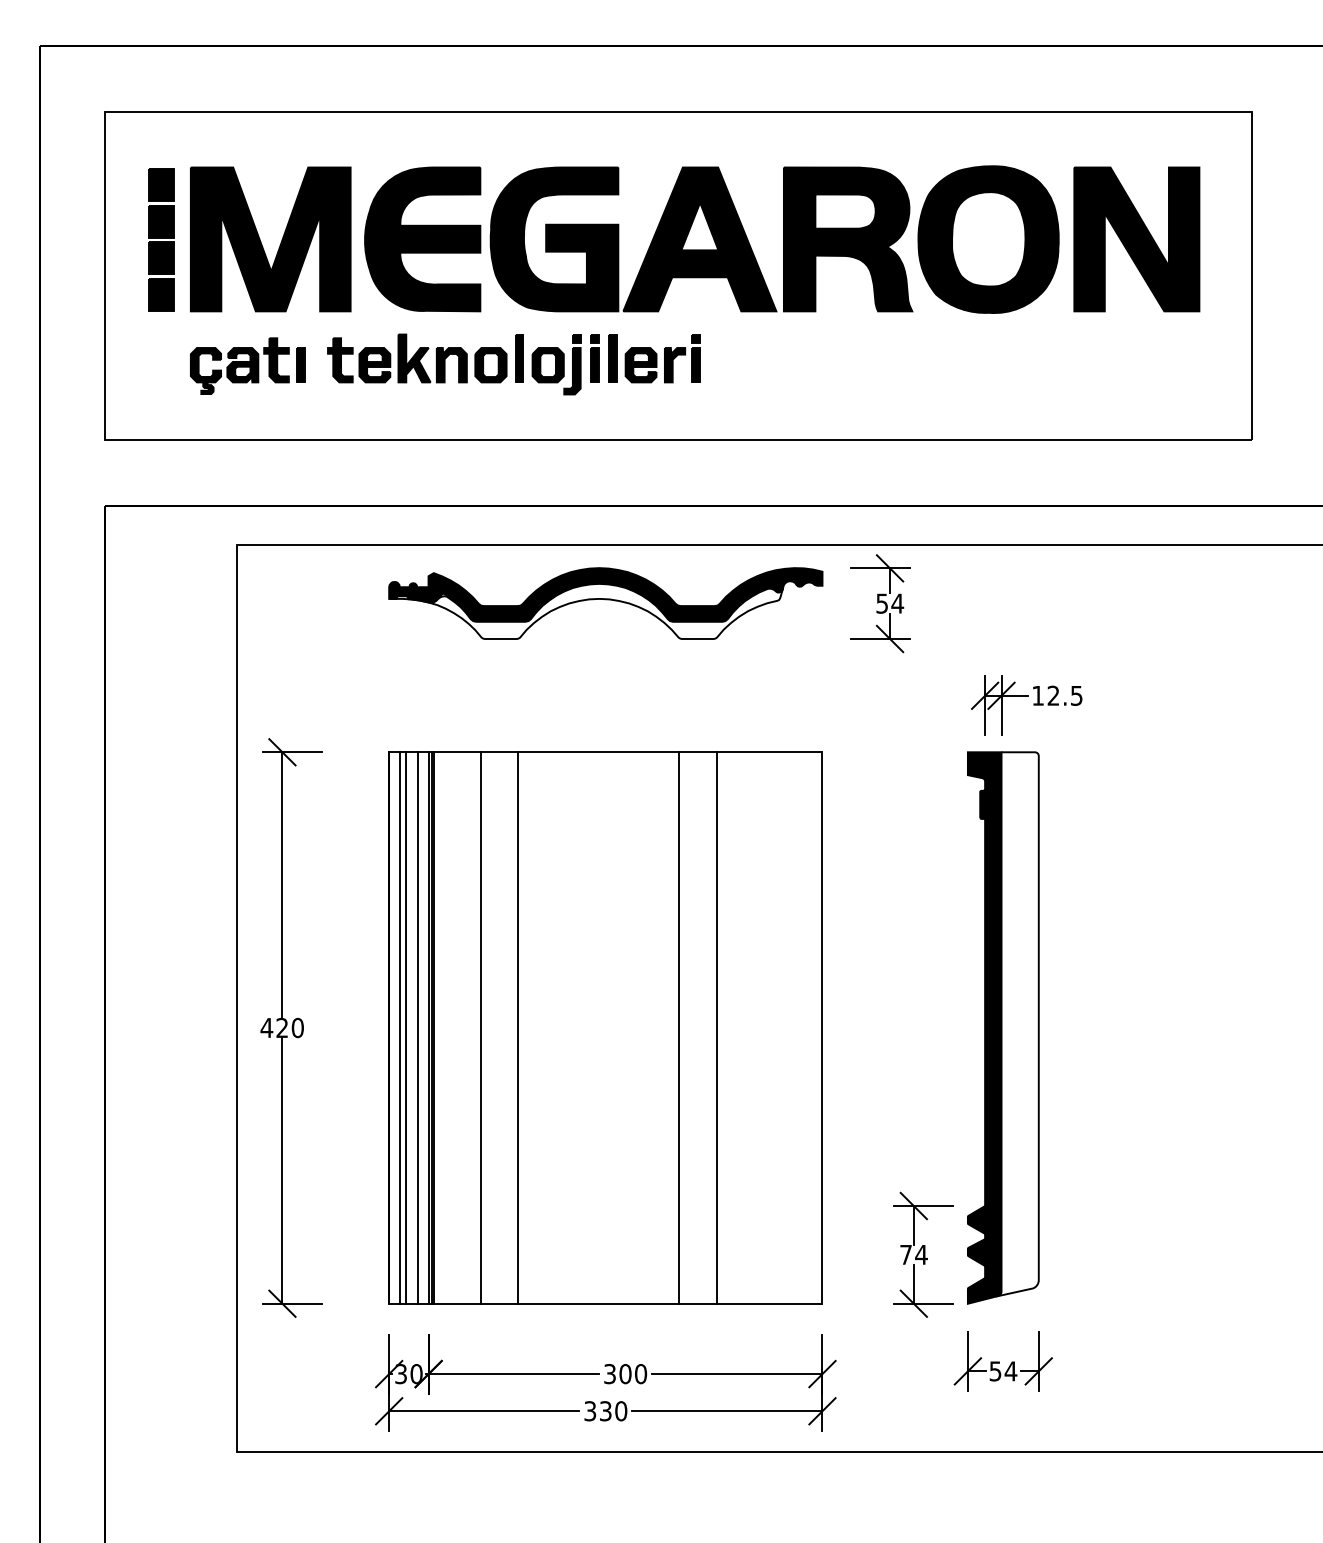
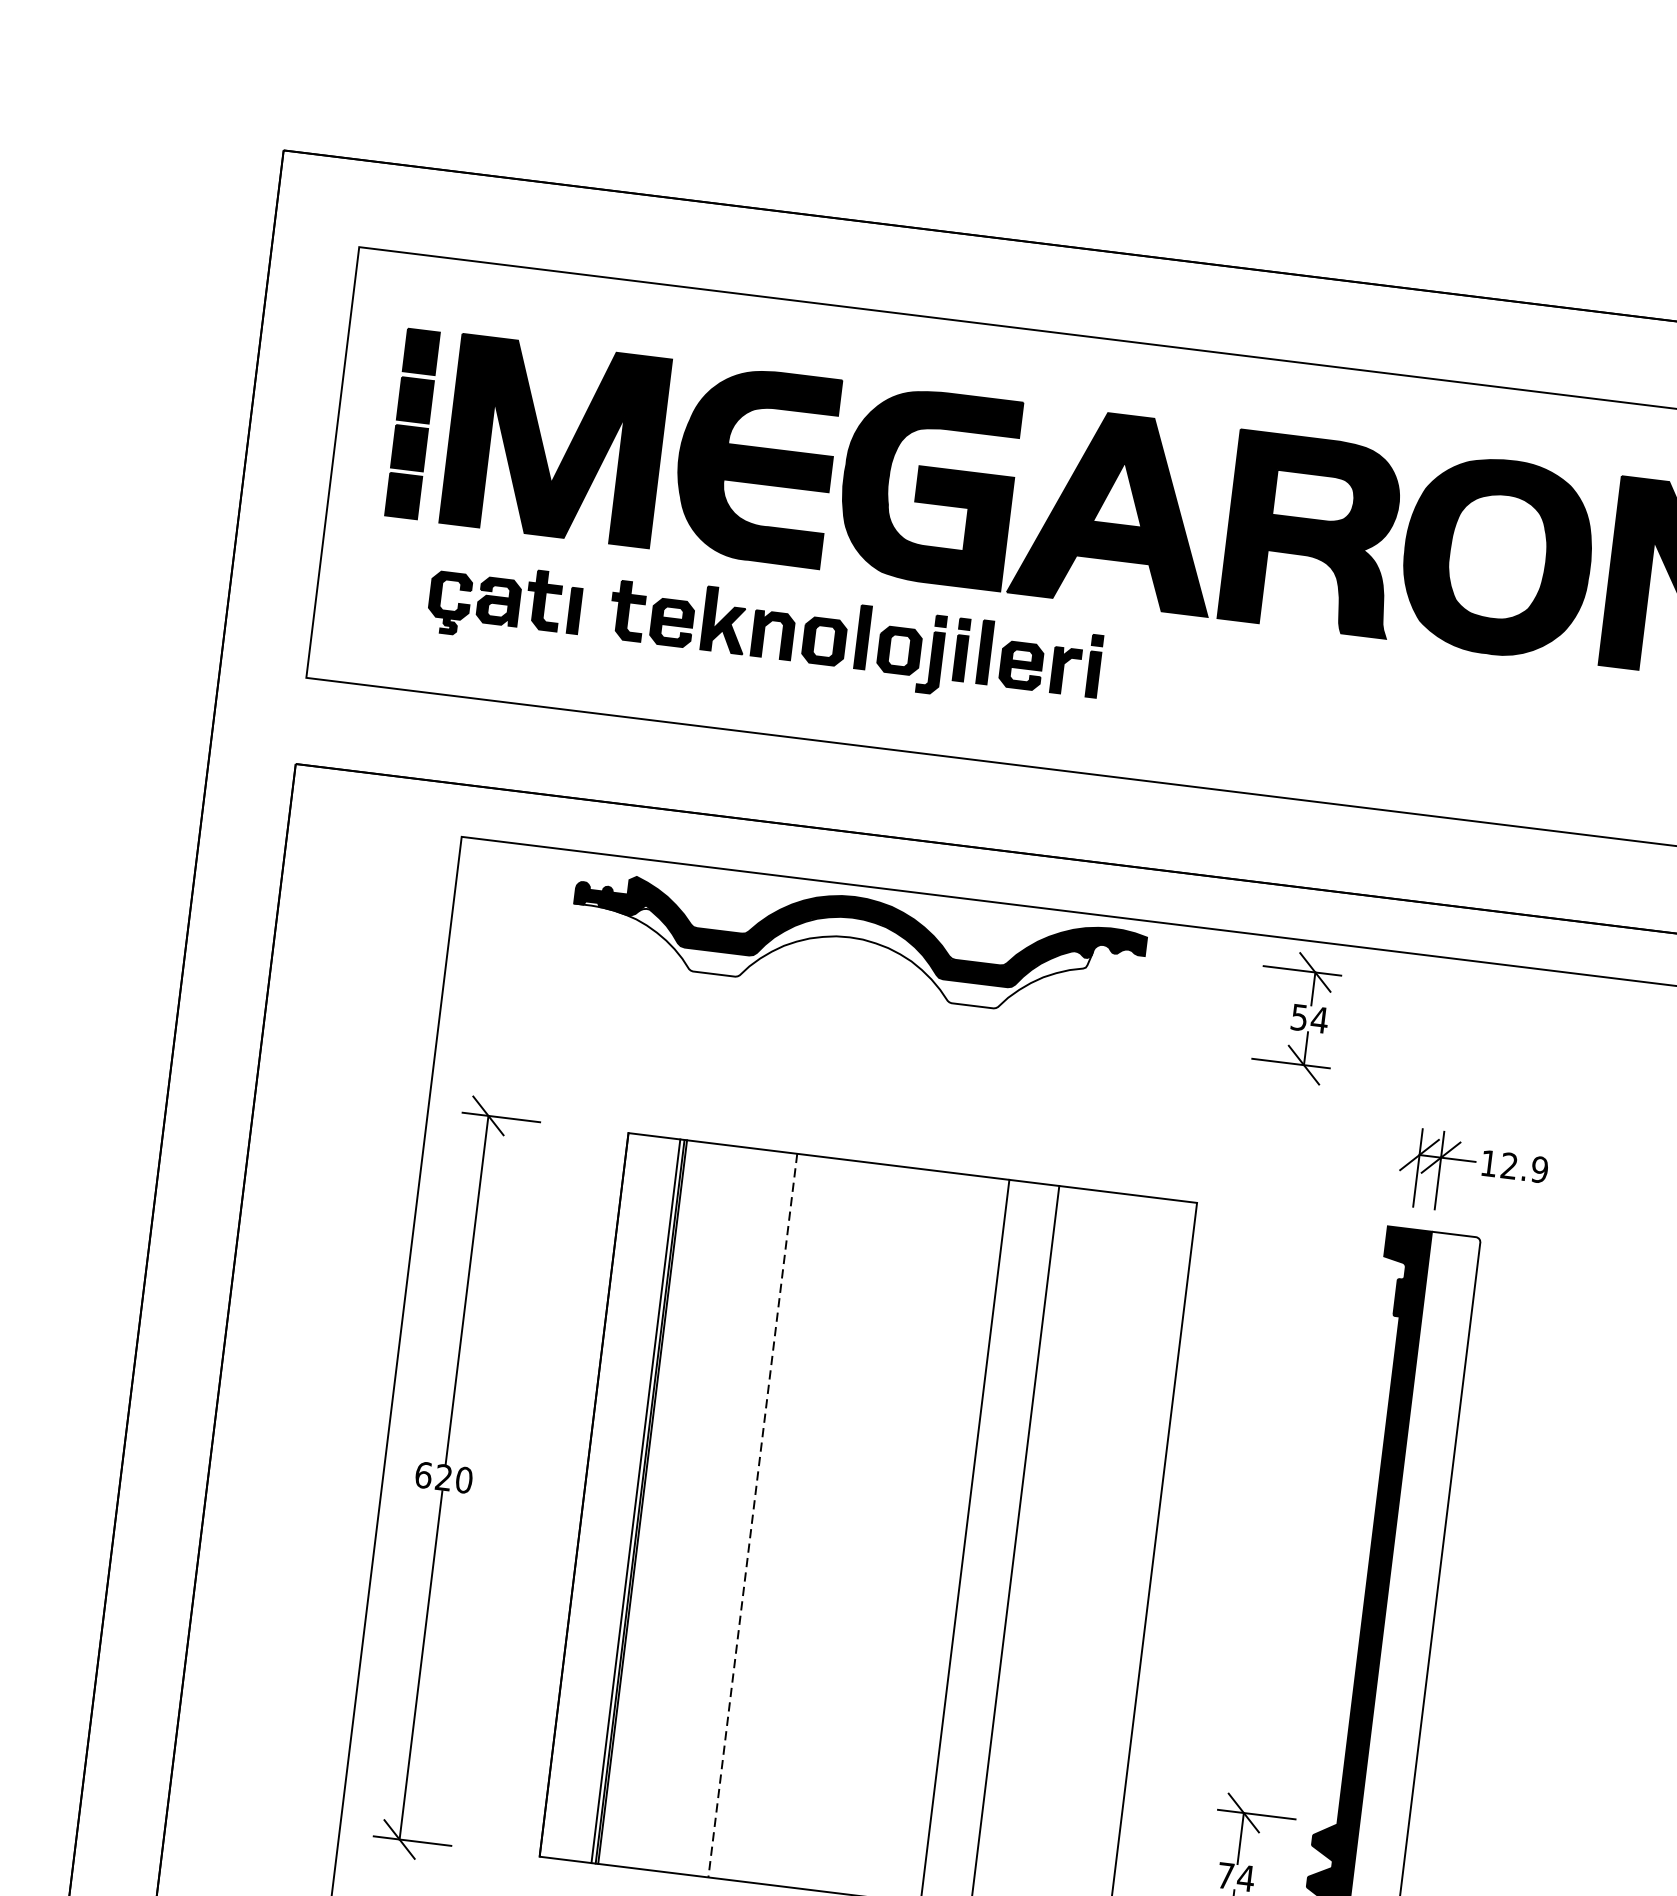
part: (605, 603) -> (857, 944), moved
text: (1076, 695) -> (1539, 1169), 12.5 -> 12.9
text: (266, 1027) -> (423, 1474), 420 -> 620
line: (399, 1027) -> (597, 1495), removed
line: (405, 1027) -> (605, 1496), removed
line: (418, 1027) -> (622, 1498), removed
line: (481, 1027) -> (705, 1509), removed
line: (517, 1028) -> (752, 1516), solid -> dashed

